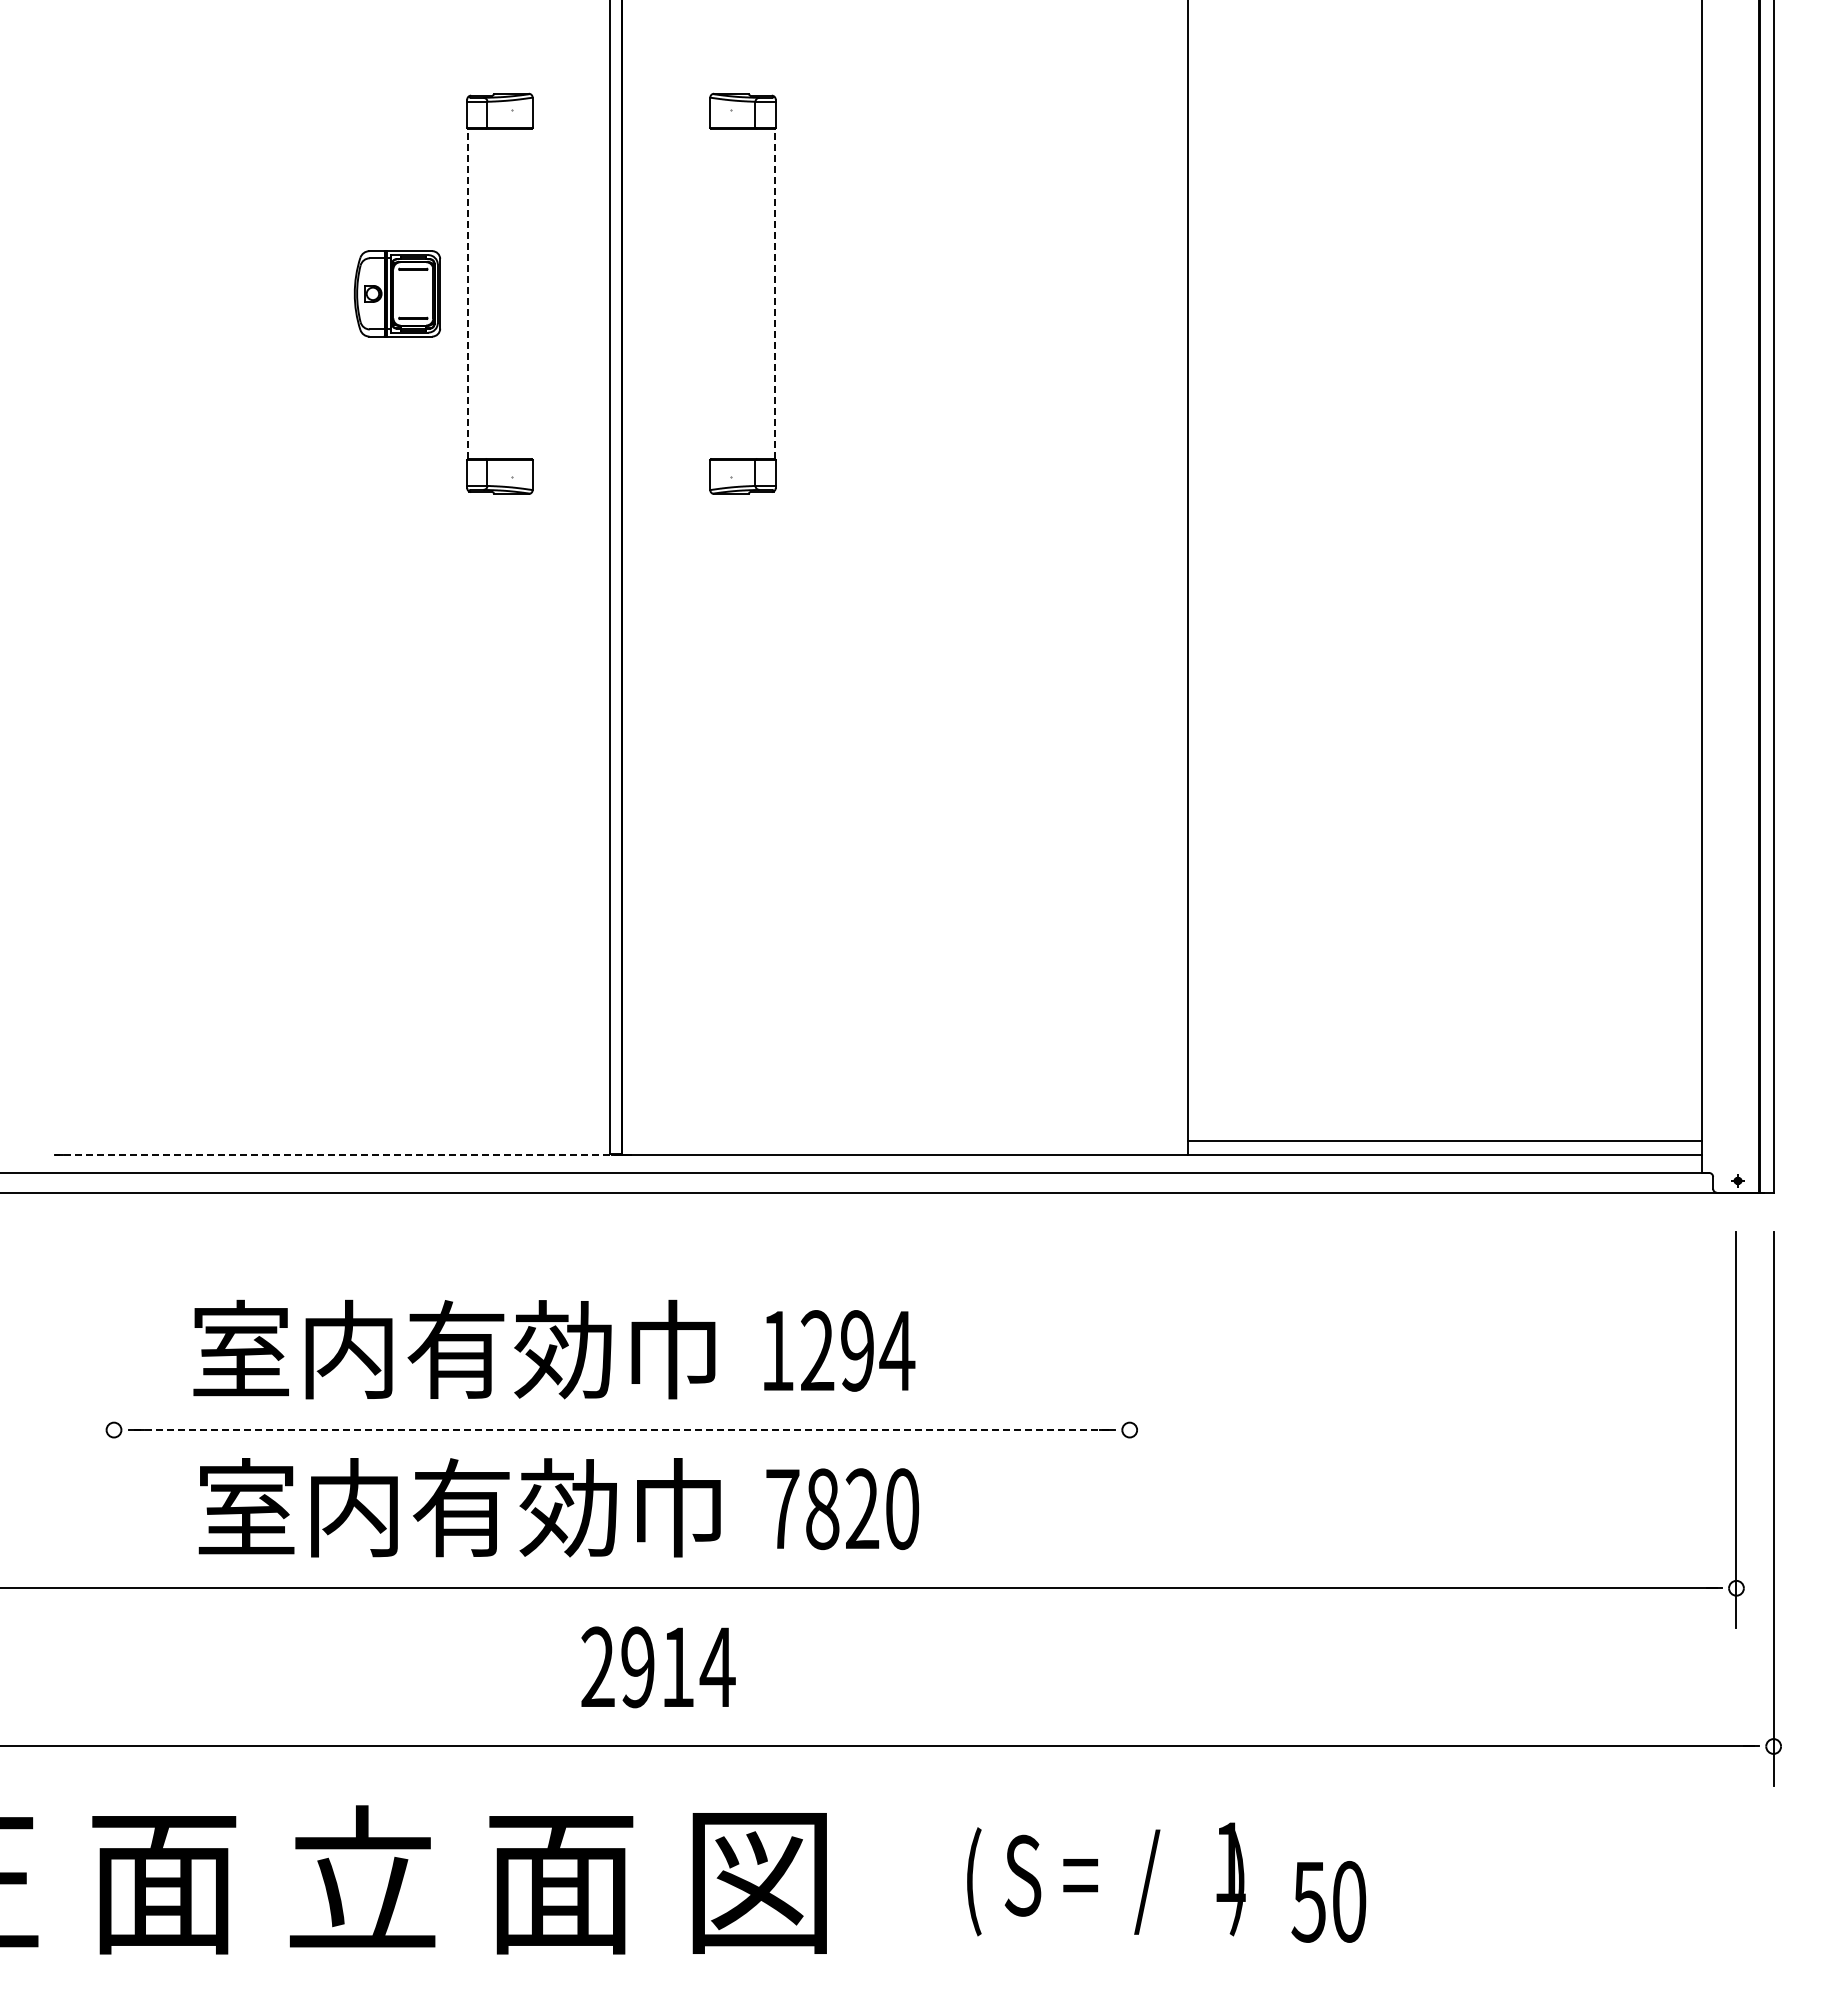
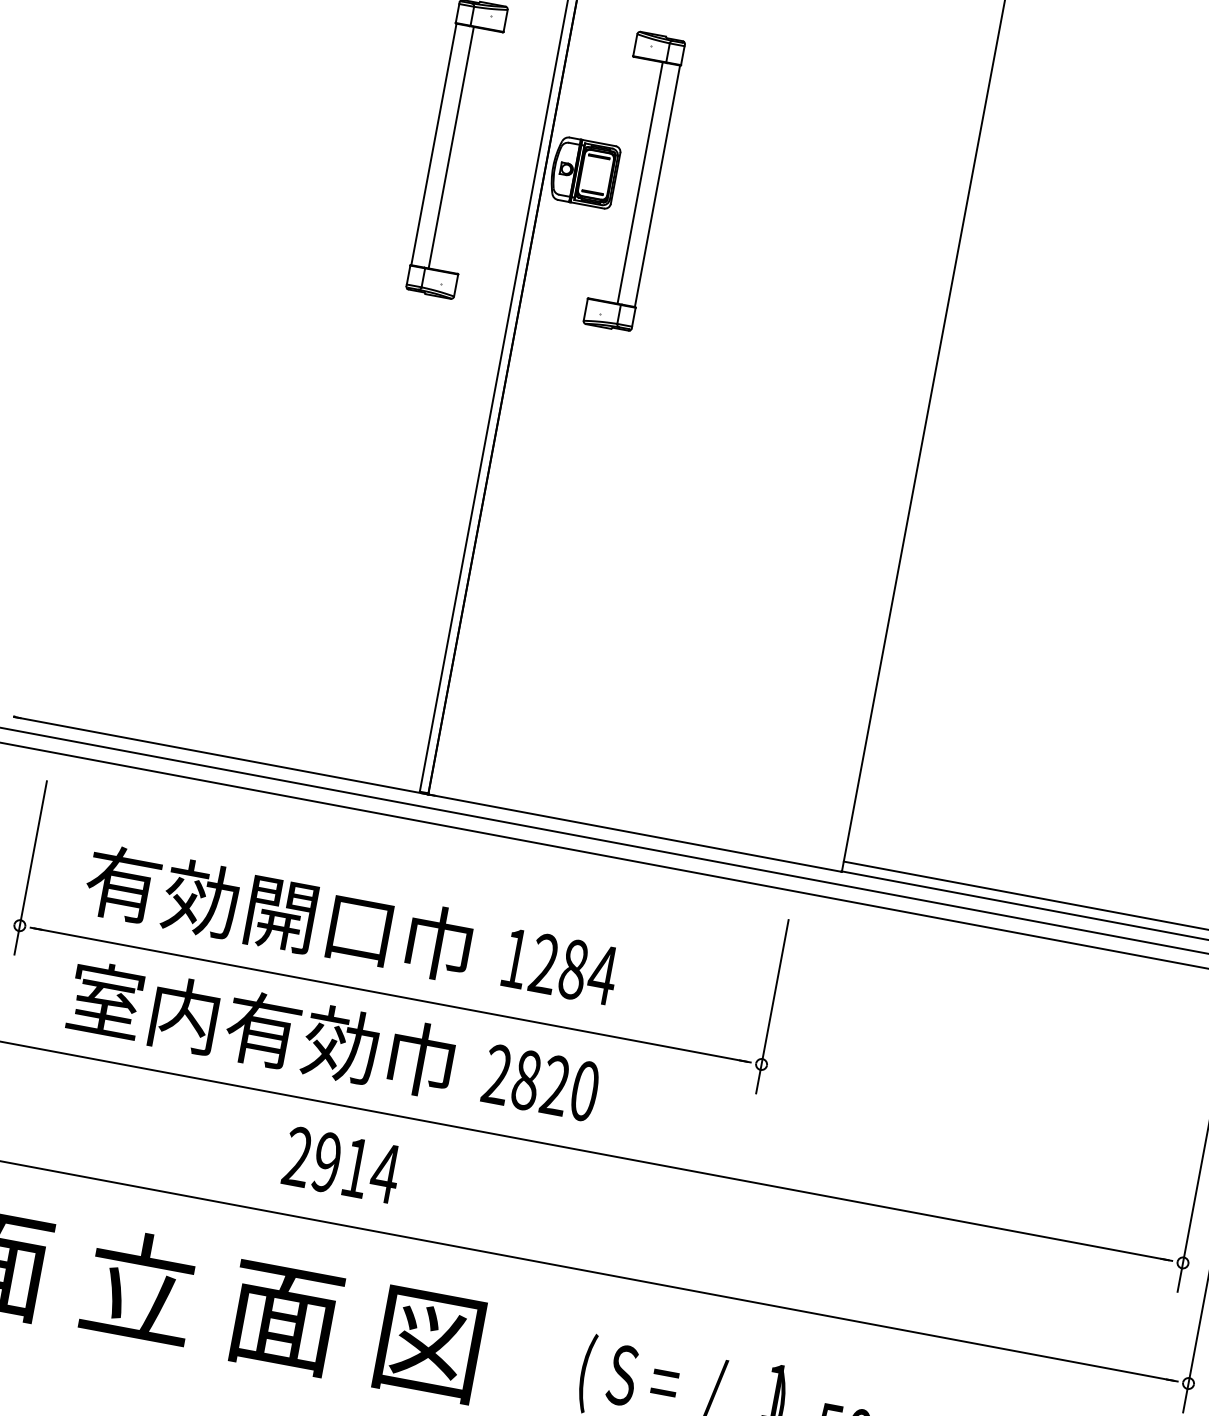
part: (397, 293) -> (584, 172), moved
line: (468, 293) -> (434, 144), dashed -> solid
line: (492, 293) -> (451, 147), added
line: (750, 293) -> (639, 182), added
line: (774, 293) -> (657, 185), dashed -> solid
line: (337, 1155) -> (220, 755), dashed -> solid
text: (401, 1349) -> (240, 906), 室内有効巾 -> 有効開口巾
line: (114, 1350) -> (31, 867), added
text: (857, 1350) -> (573, 969), 1294 -> 1284
line: (1129, 1350) -> (772, 1006), added
line: (622, 1430) -> (391, 995), dashed -> solid
text: (782, 1508) -> (497, 1074), 7820 -> 2820
text: (658, 1667) -> (341, 1165), moved

